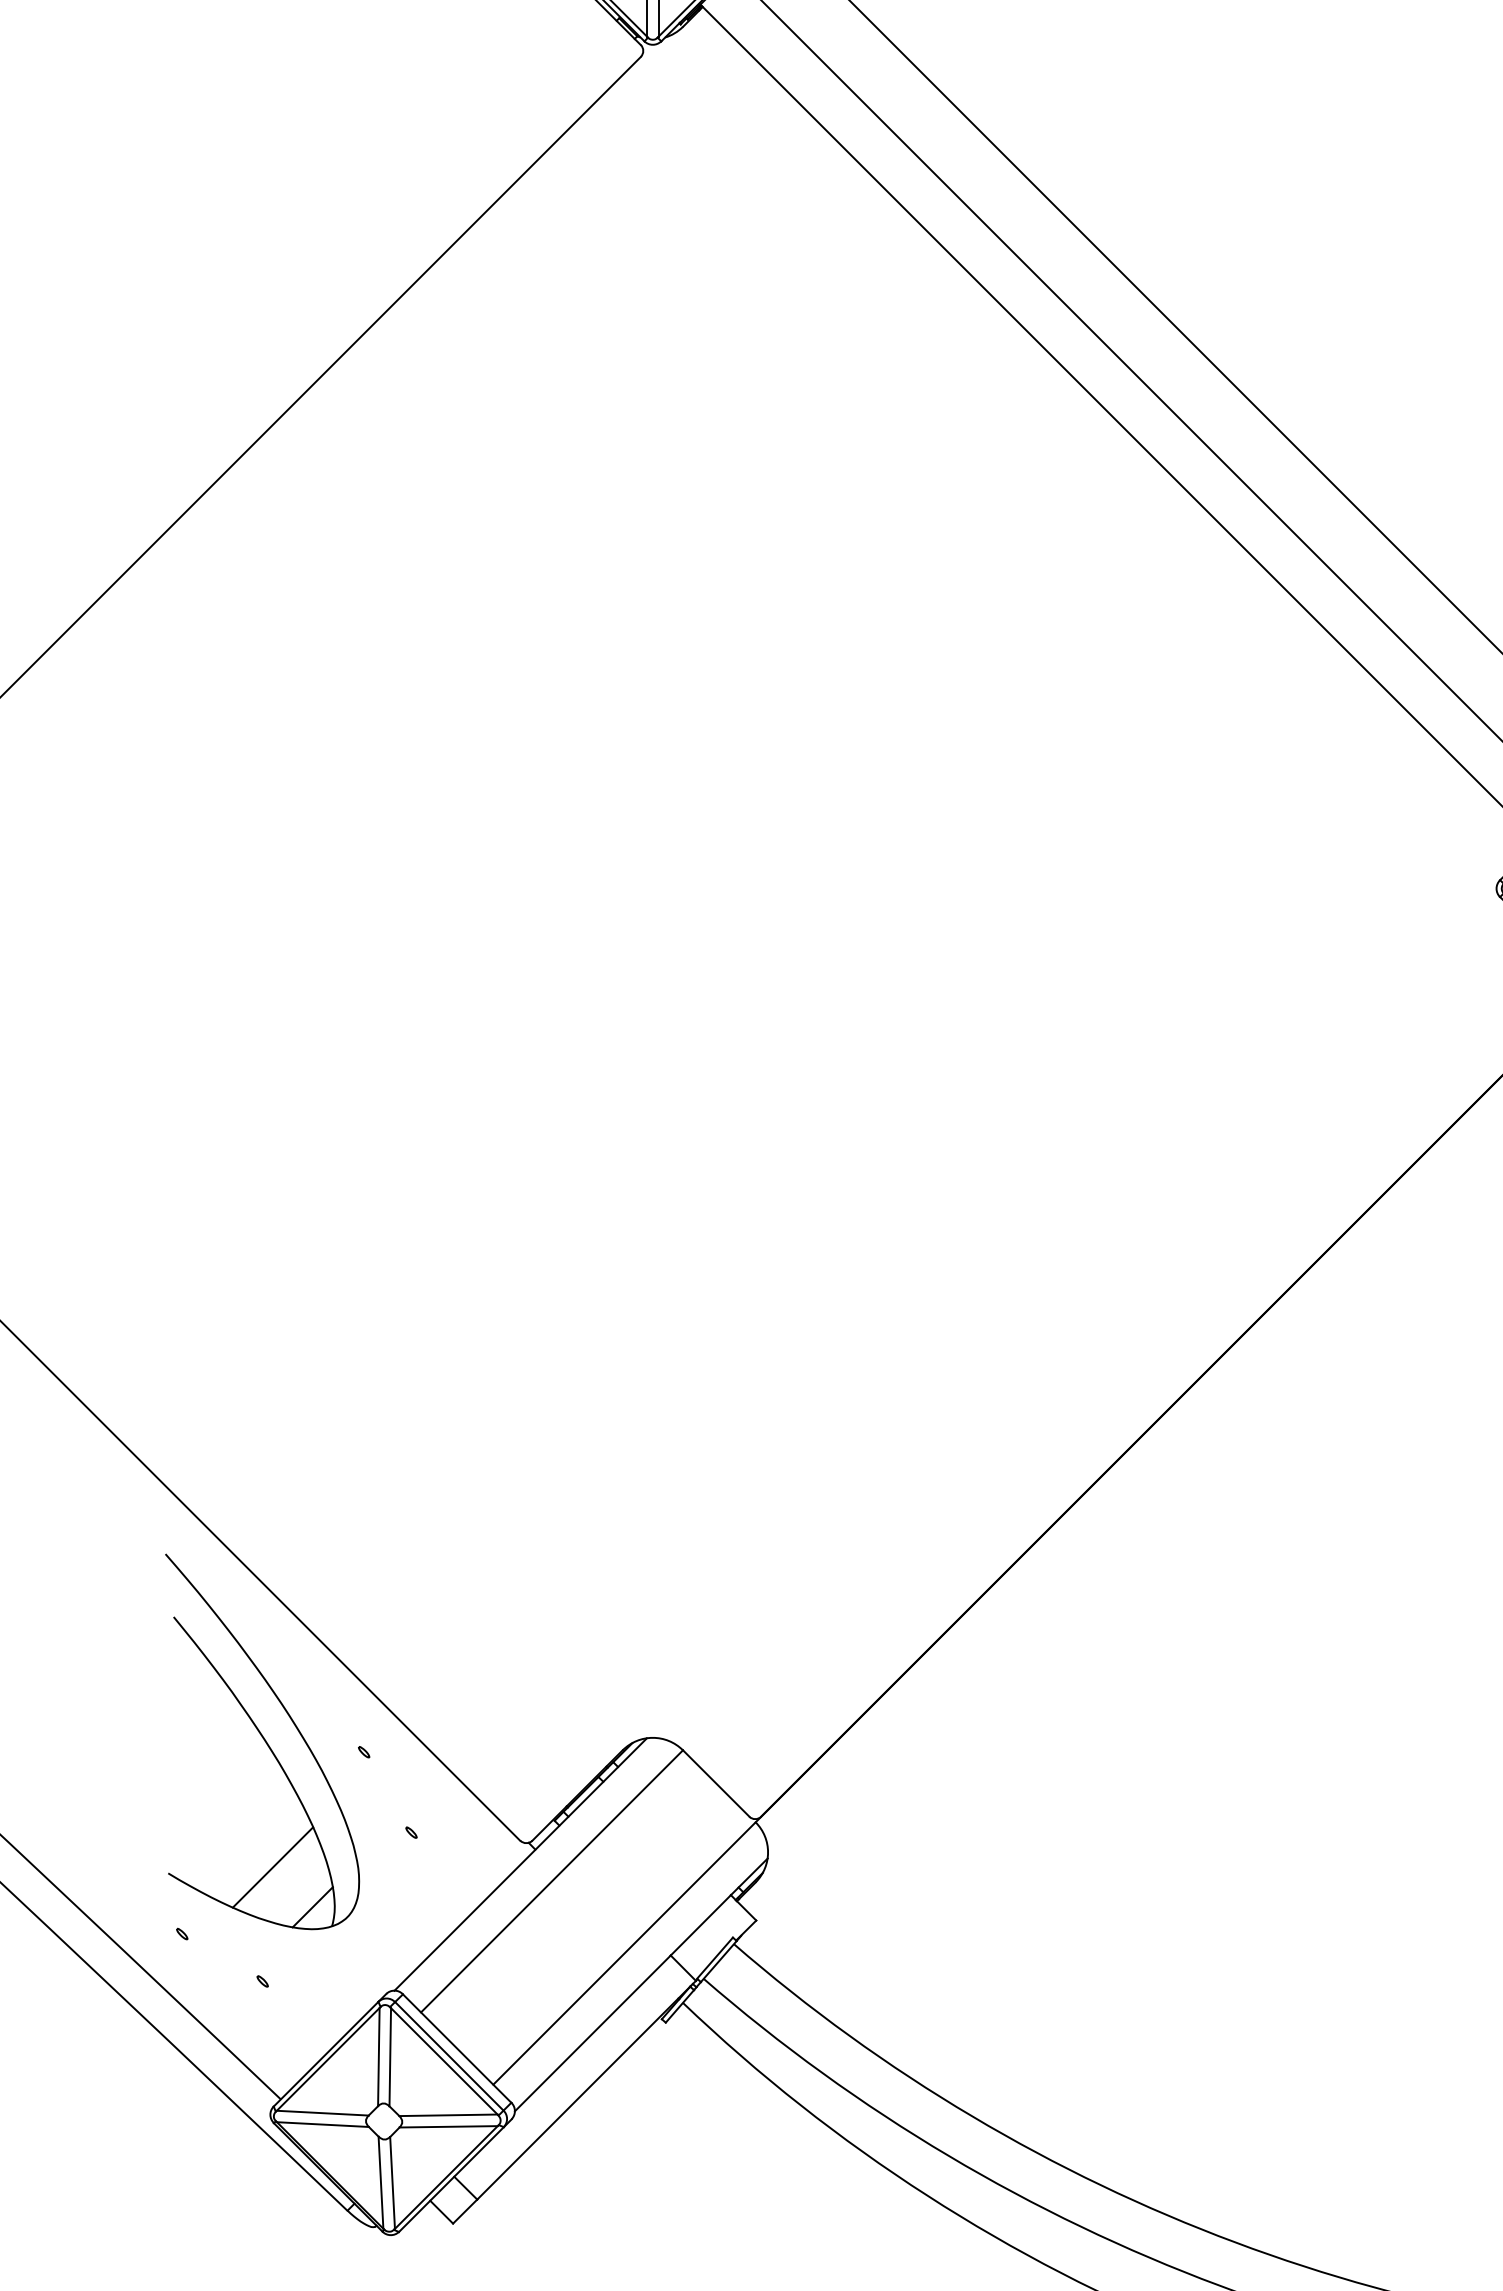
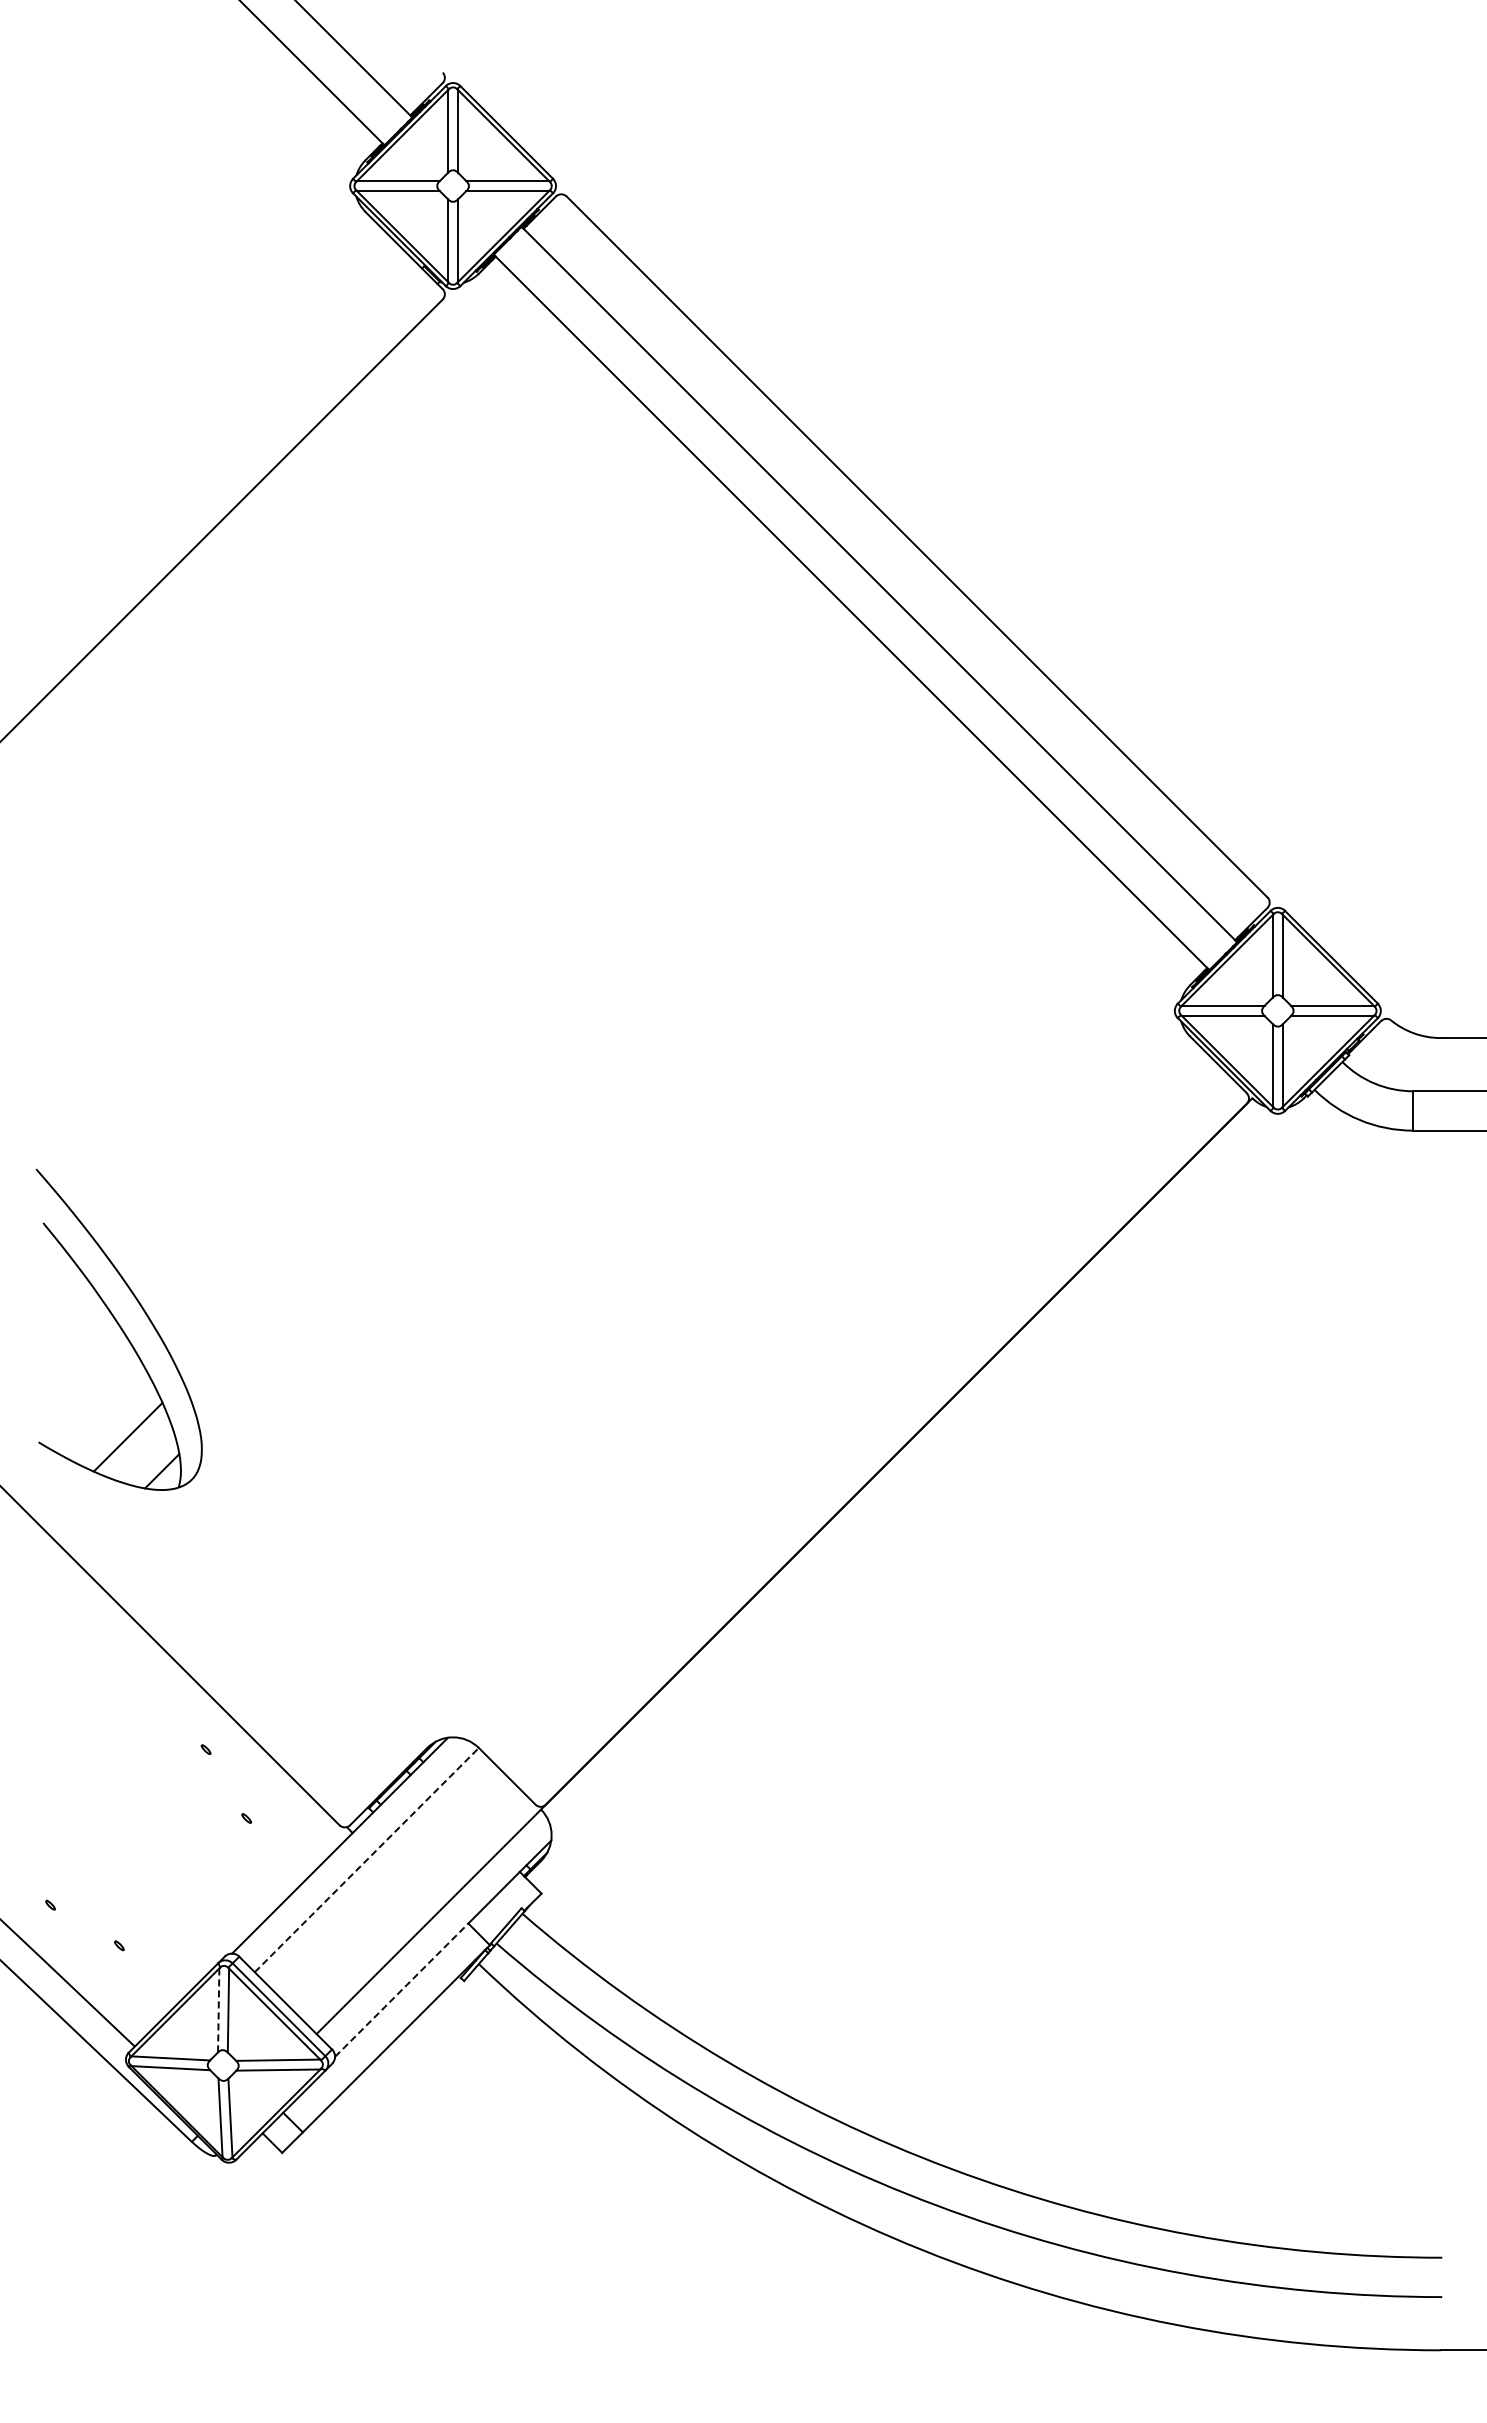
part: (261, 1741) -> (118, 1329), moved
line: (551, 1881) -> (366, 1860), solid -> dashed
line: (593, 2032) -> (402, 1989), solid -> dashed
line: (378, 2057) -> (218, 2010), solid -> dashed

